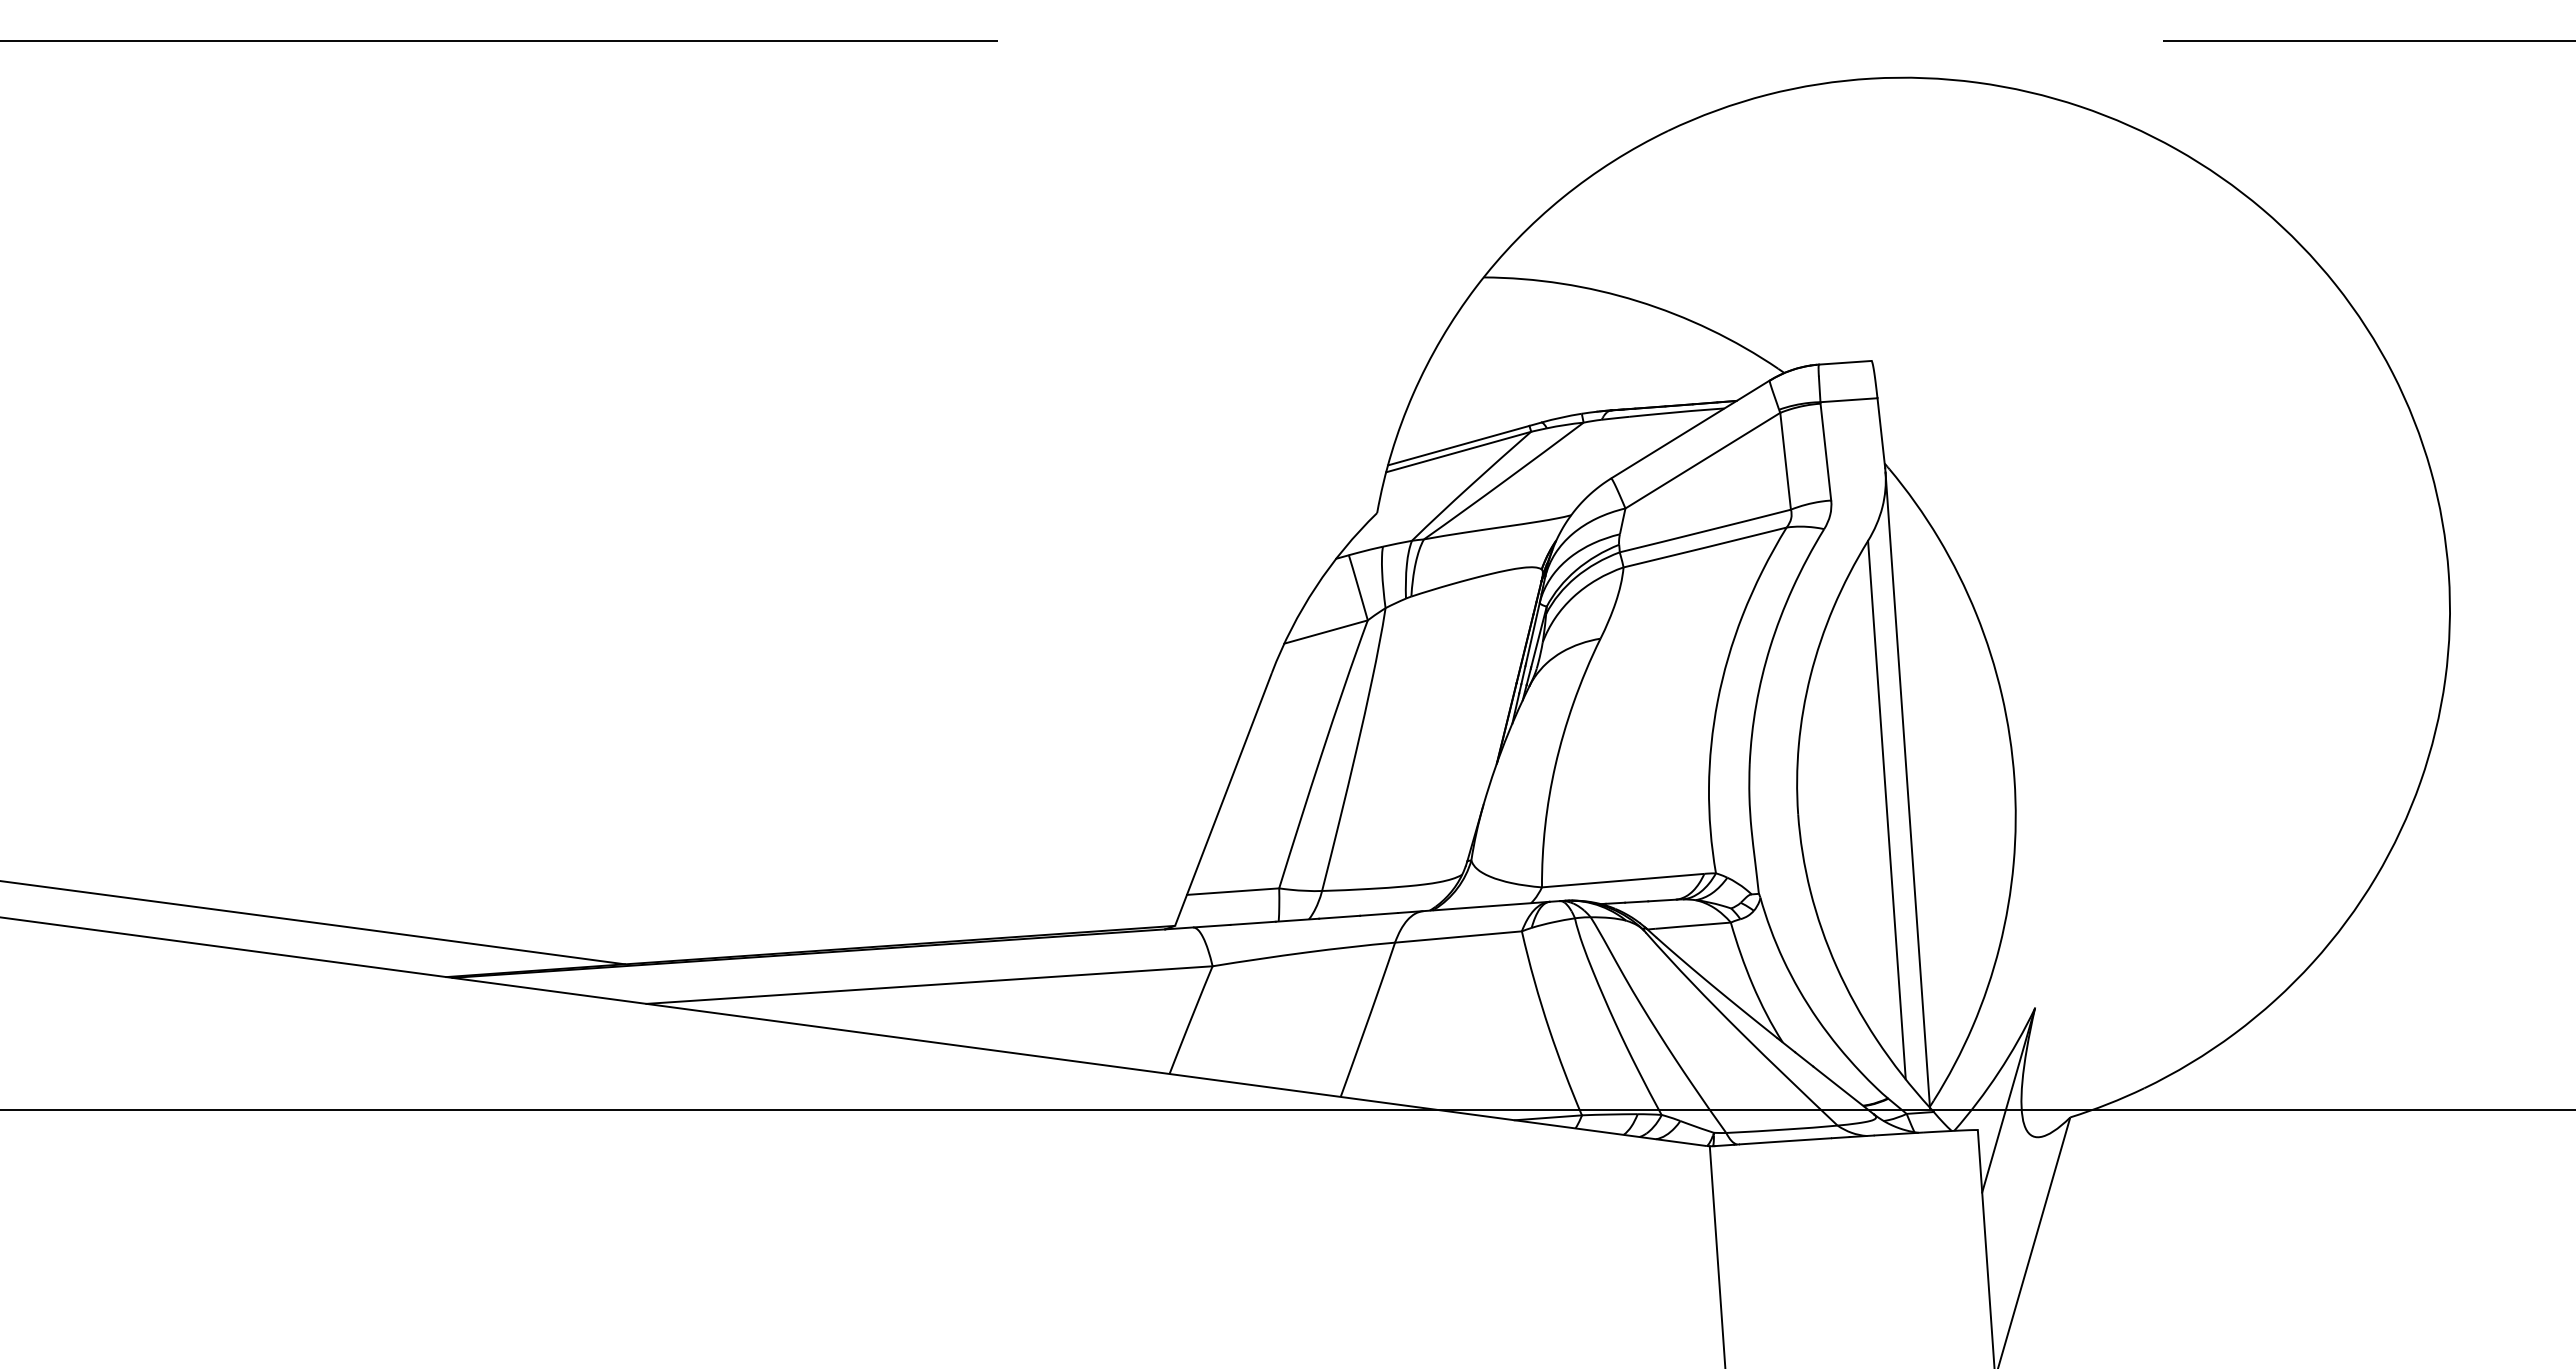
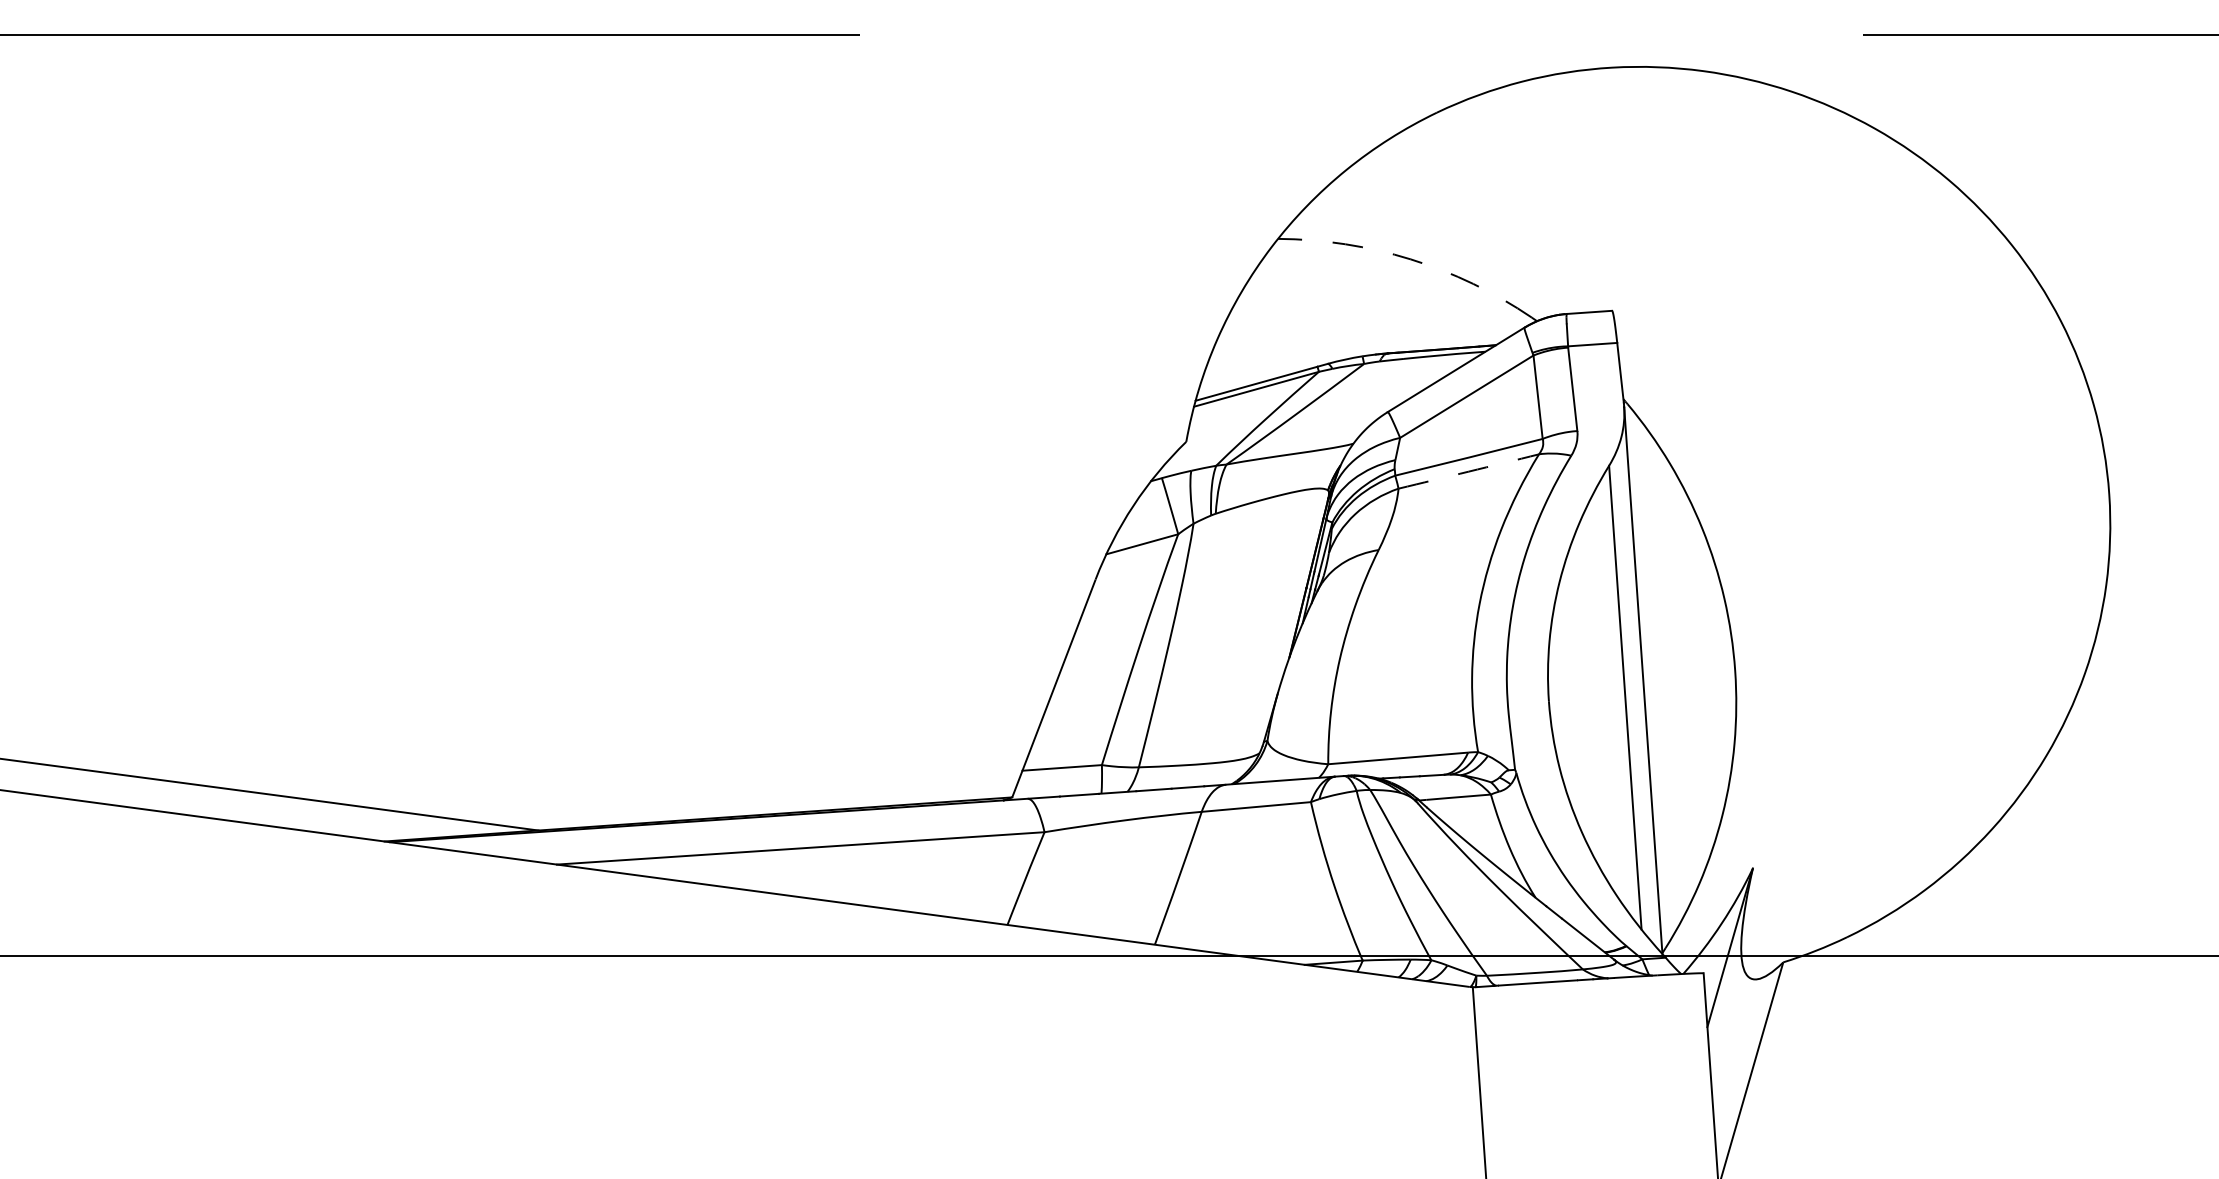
arc: (1637, 301) -> (1410, 259), solid -> dashed
arc: (1705, 547) -> (1469, 471), solid -> dashed

